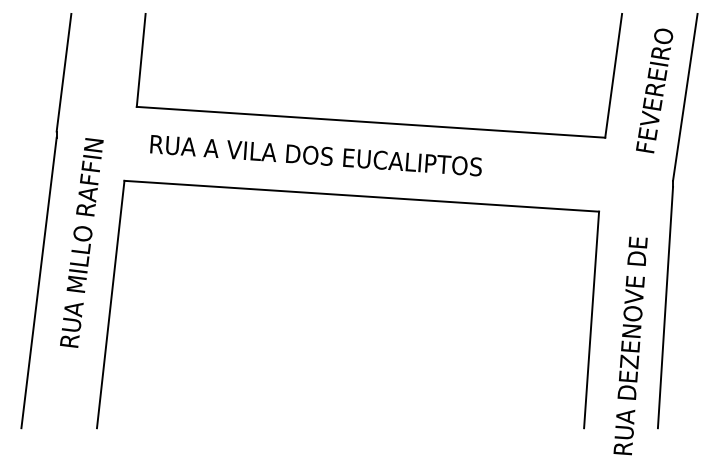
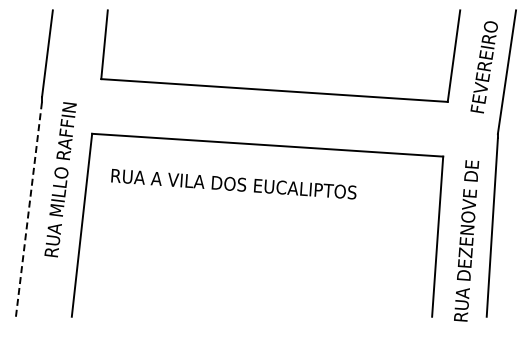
text: (315, 154) -> (233, 183), moved
line: (39, 281) -> (29, 208), solid -> dashed
text: (630, 345) -> (466, 240), moved

